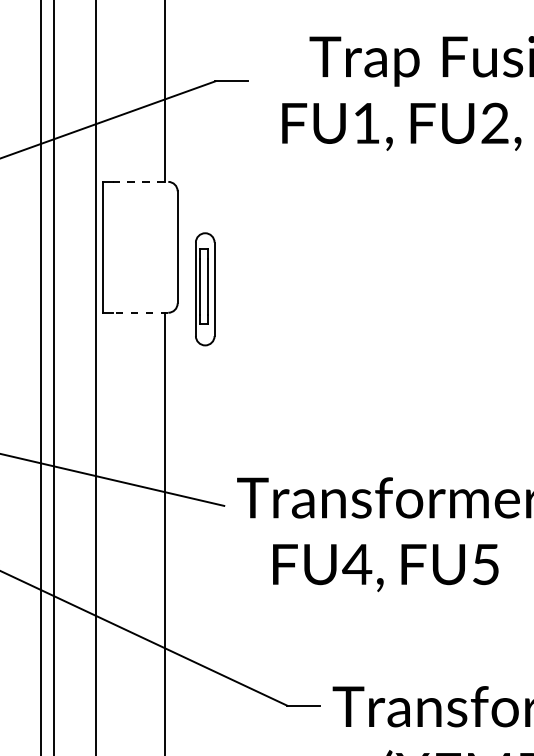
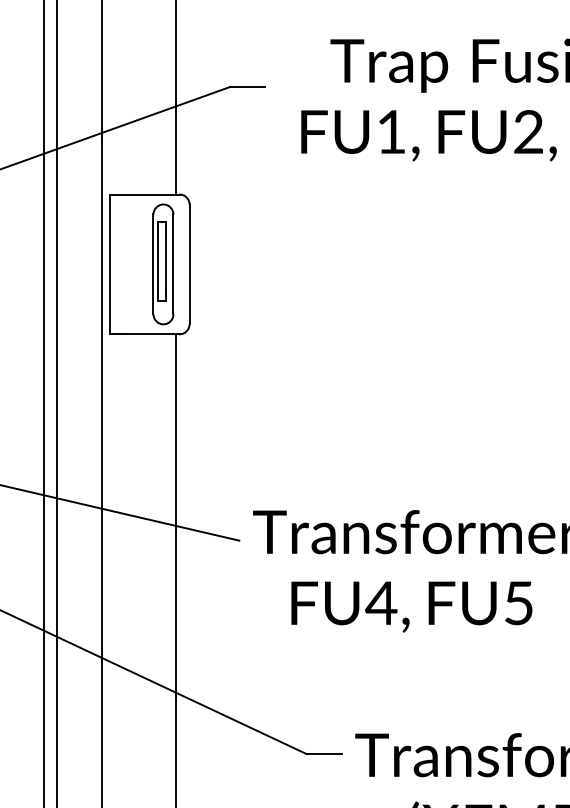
line: (140, 181) -> (149, 194), dashed -> solid
part: (205, 289) -> (163, 264), moved
line: (140, 312) -> (149, 334), dashed -> solid

